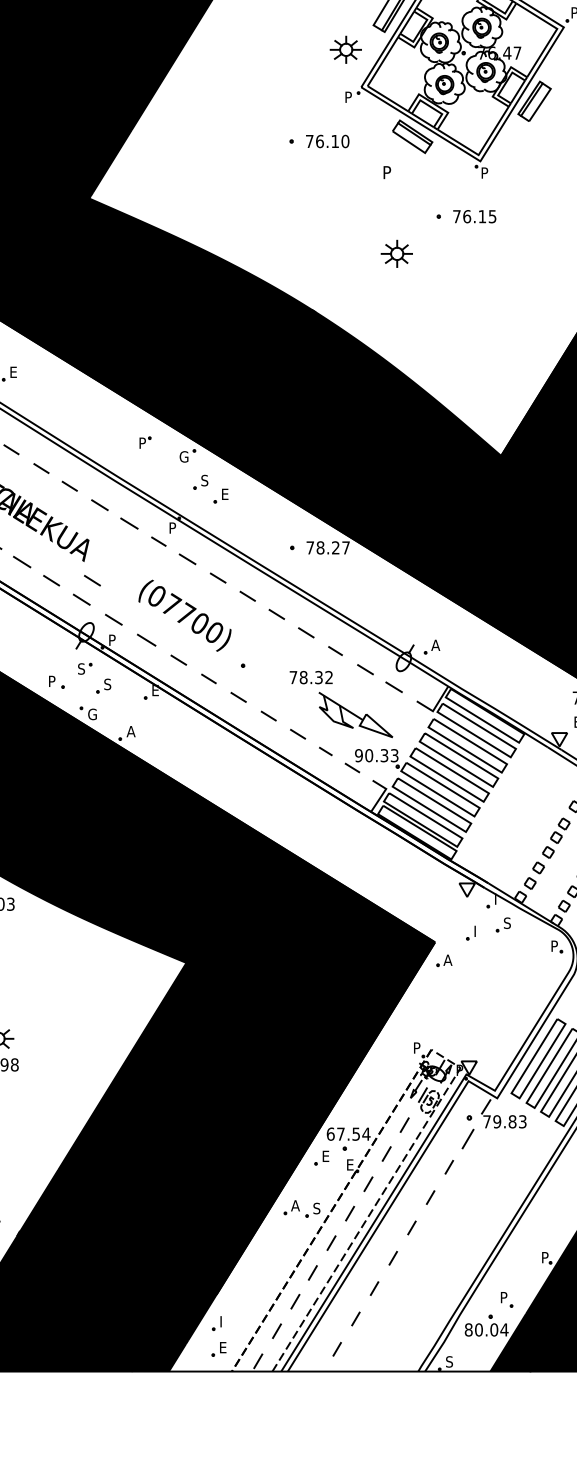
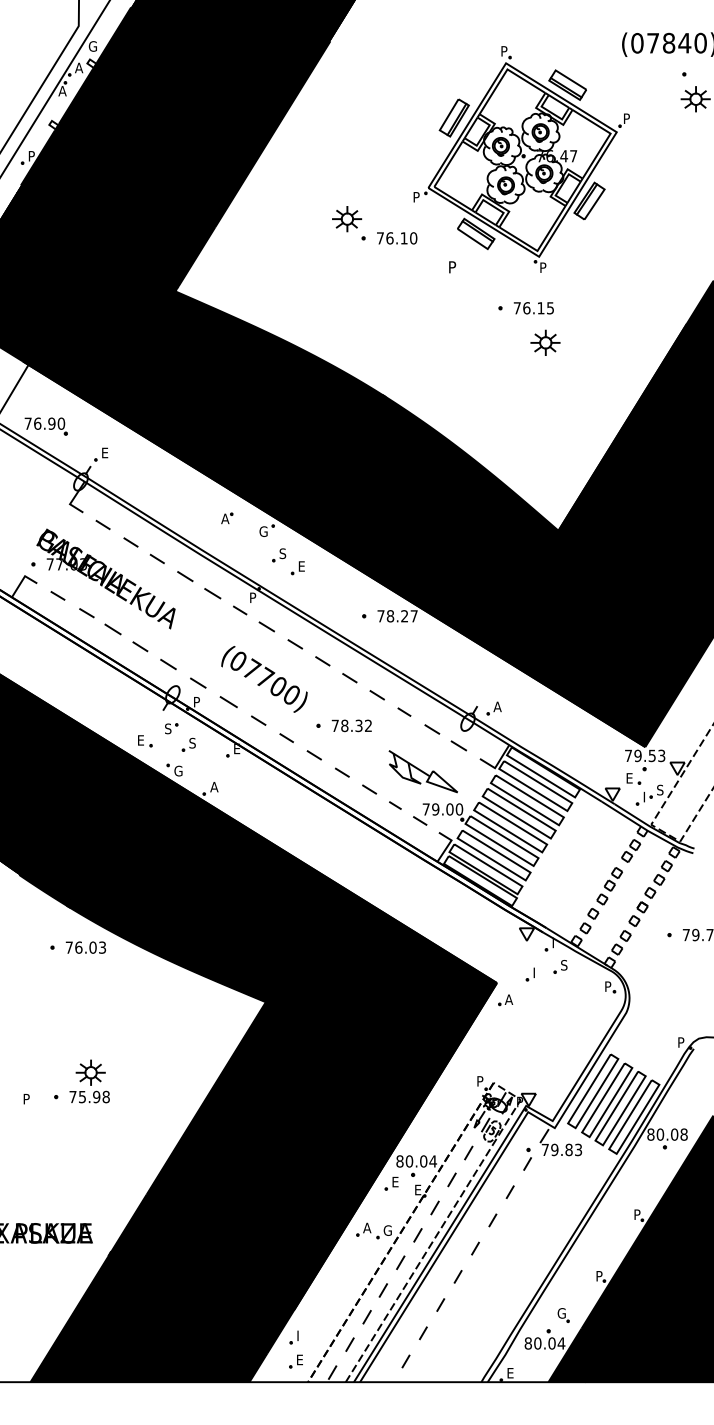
part: (346, 50) -> (347, 219), moved
part: (396, 253) -> (545, 342), moved
text: (143, 442) -> (225, 518), P -> A
line: (92, 580) -> (178, 646), removed
text: (310, 677) -> (351, 725), moved
text: (52, 681) -> (141, 740), P -> E
text: (376, 755) -> (442, 809), 90.33 -> 79.00
part: (467, 1131) -> (527, 1158), size x0.71
text: (343, 1134) -> (411, 1161), 67.54 -> 80.04
text: (317, 1208) -> (387, 1230), S -> G
text: (504, 1297) -> (561, 1313), P -> G
text: (449, 1361) -> (510, 1372), S -> E

